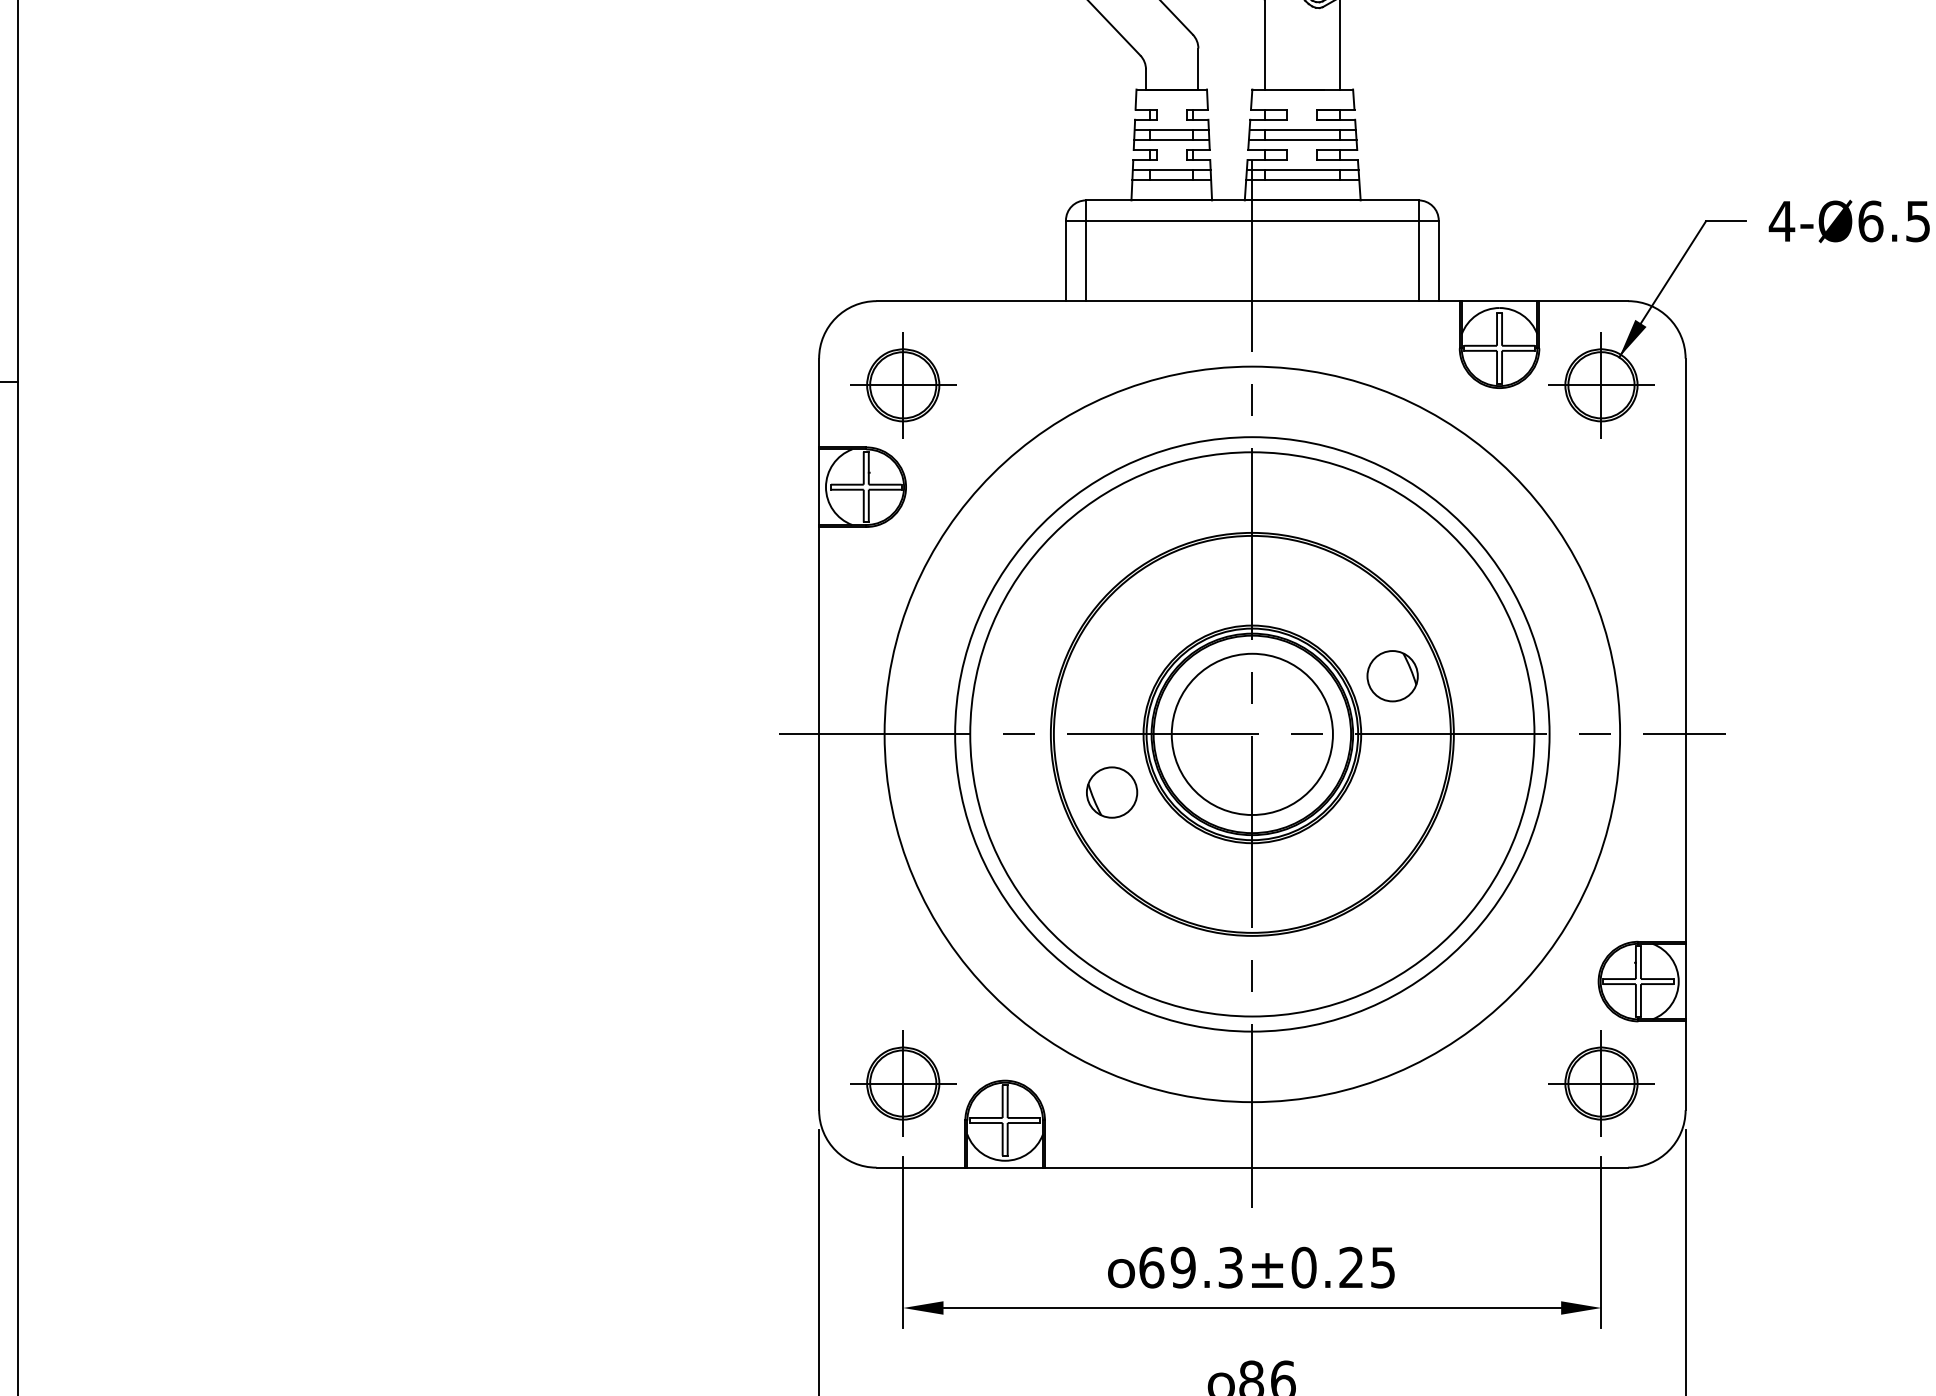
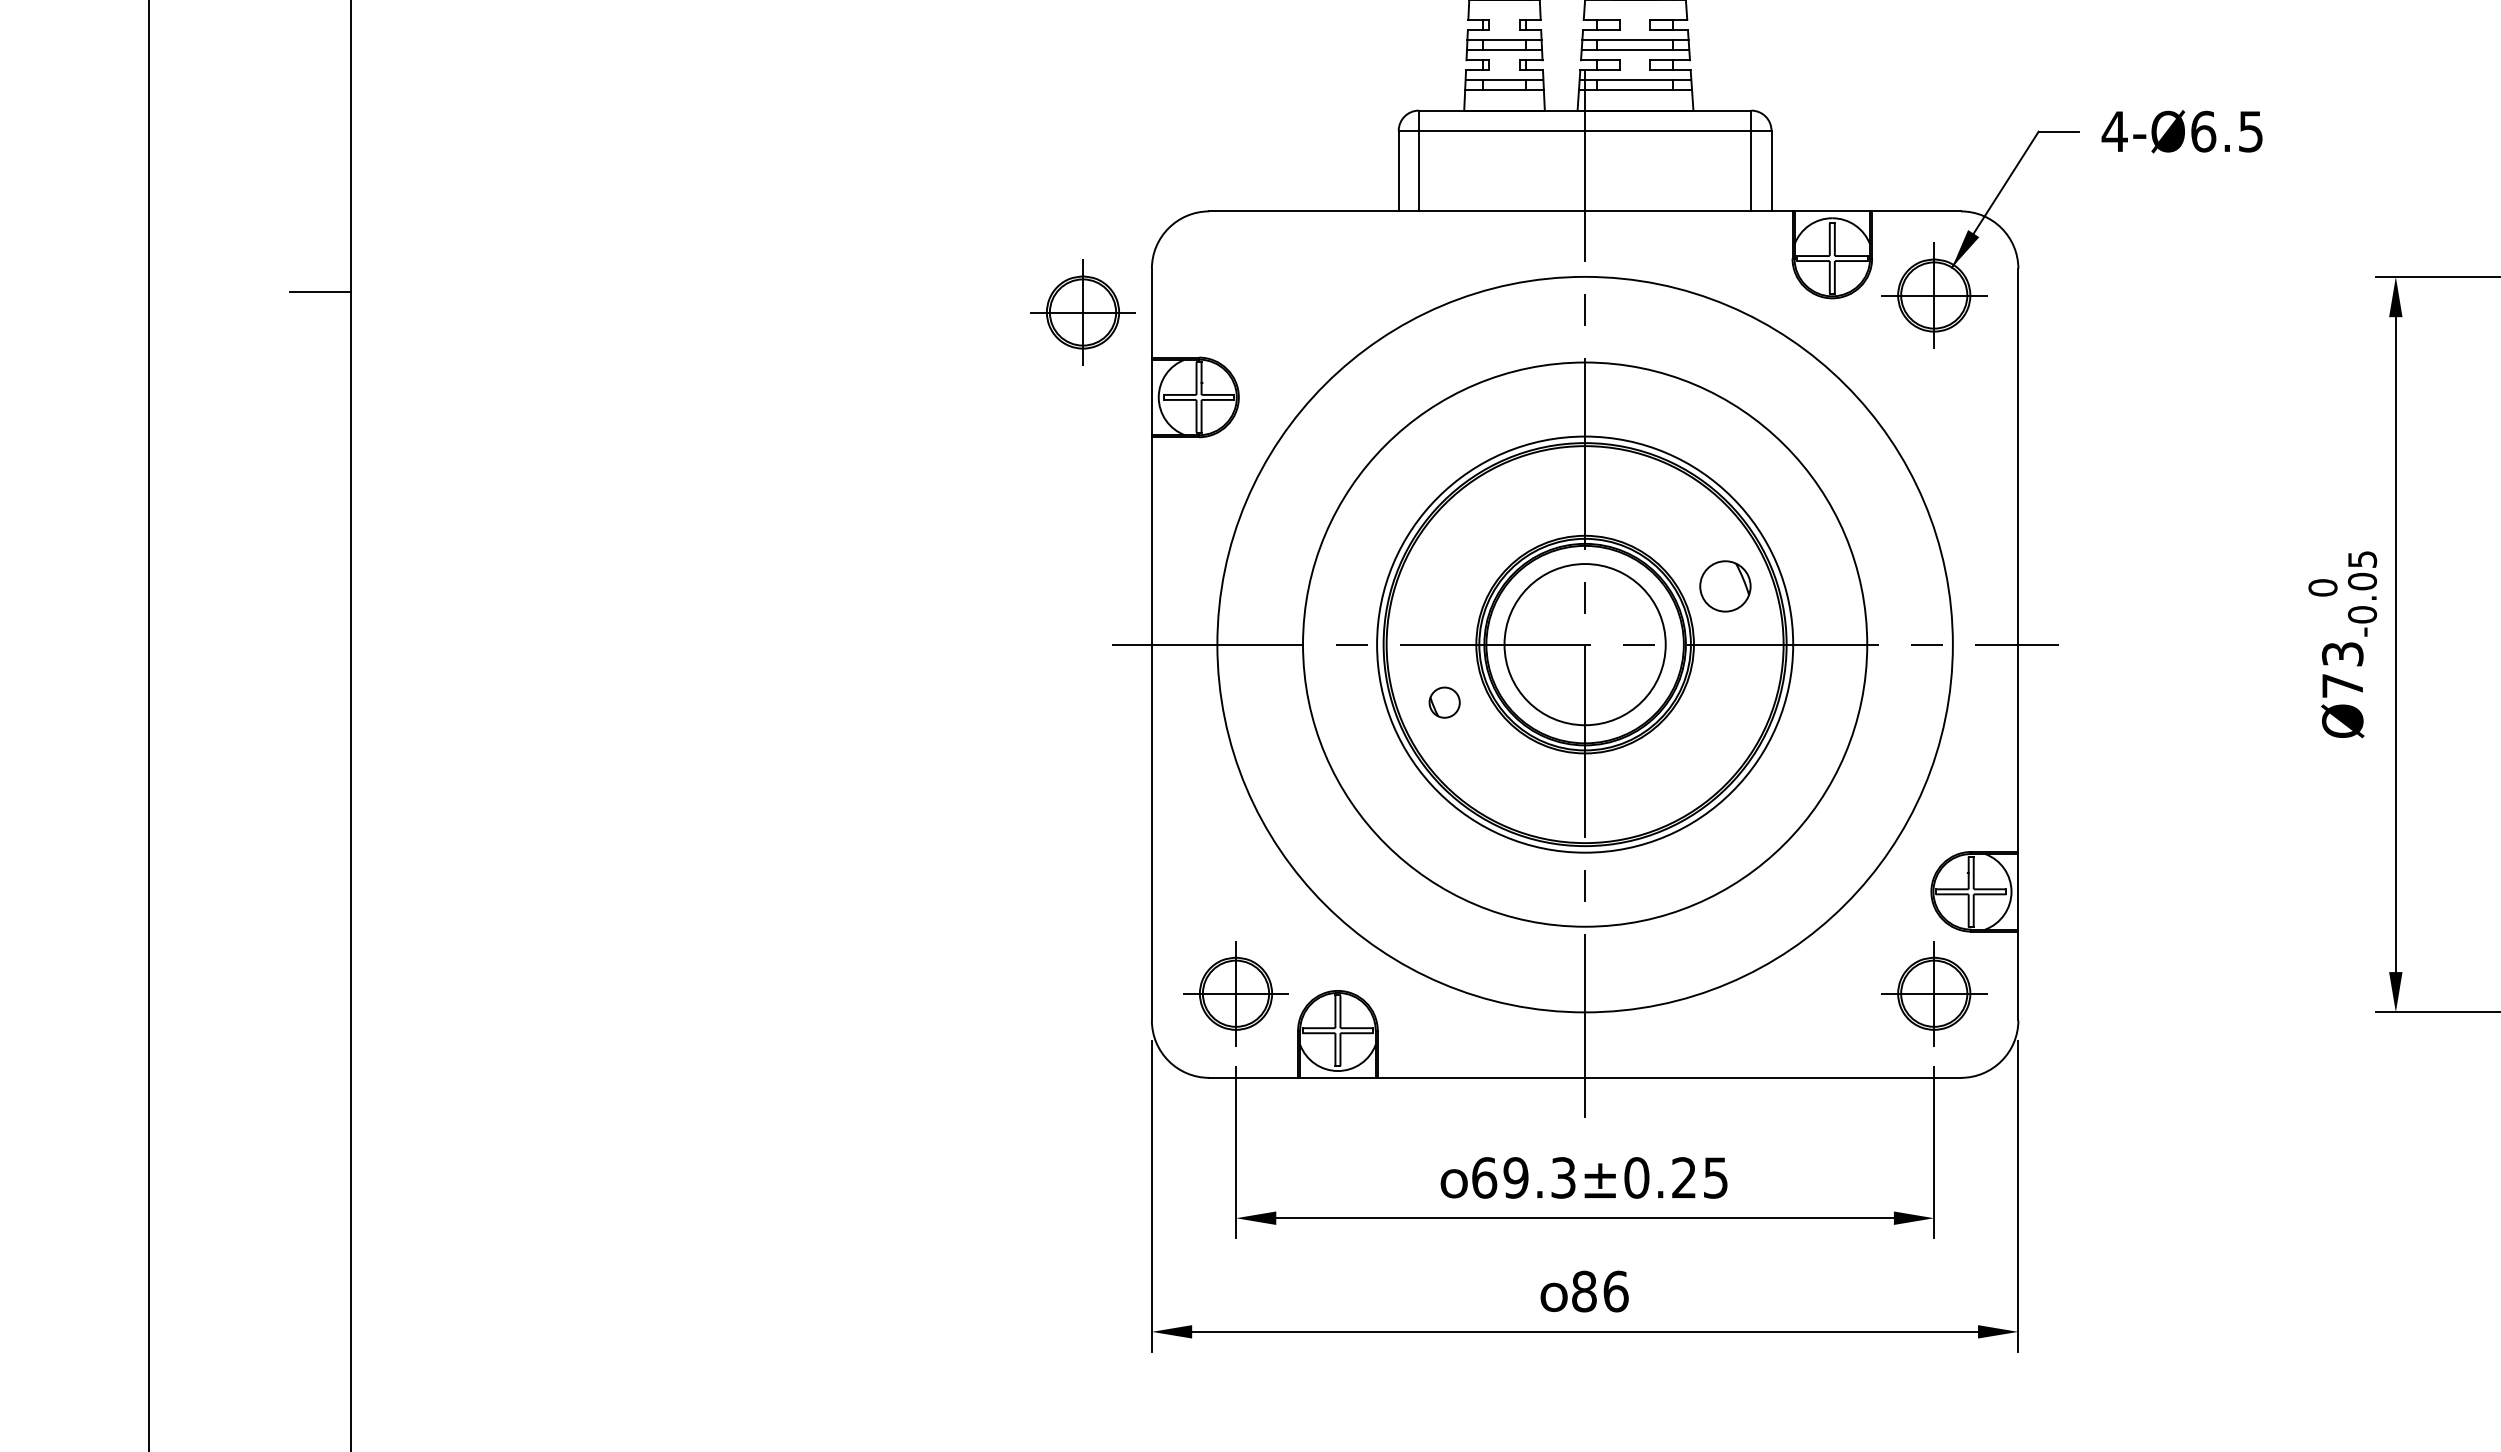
part: (902, 385) -> (1082, 312), moved
circle: (1251, 734) -> (1584, 644), size x0.7
part: (1111, 792) -> (1444, 702), size x0.6

